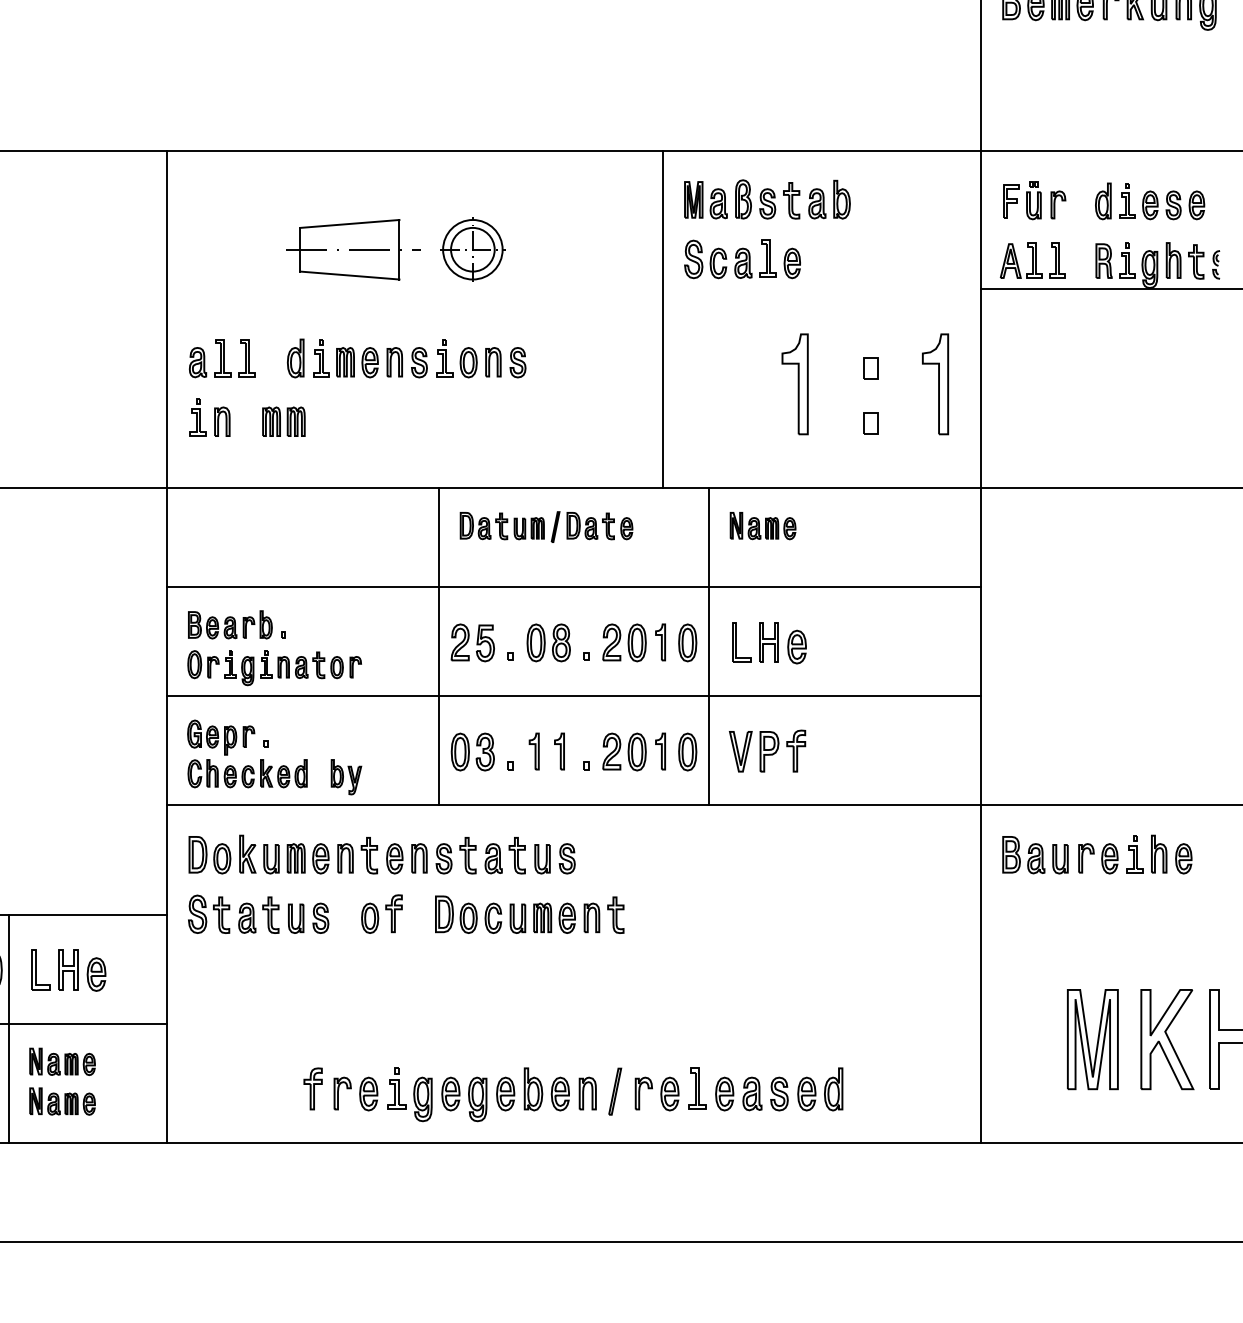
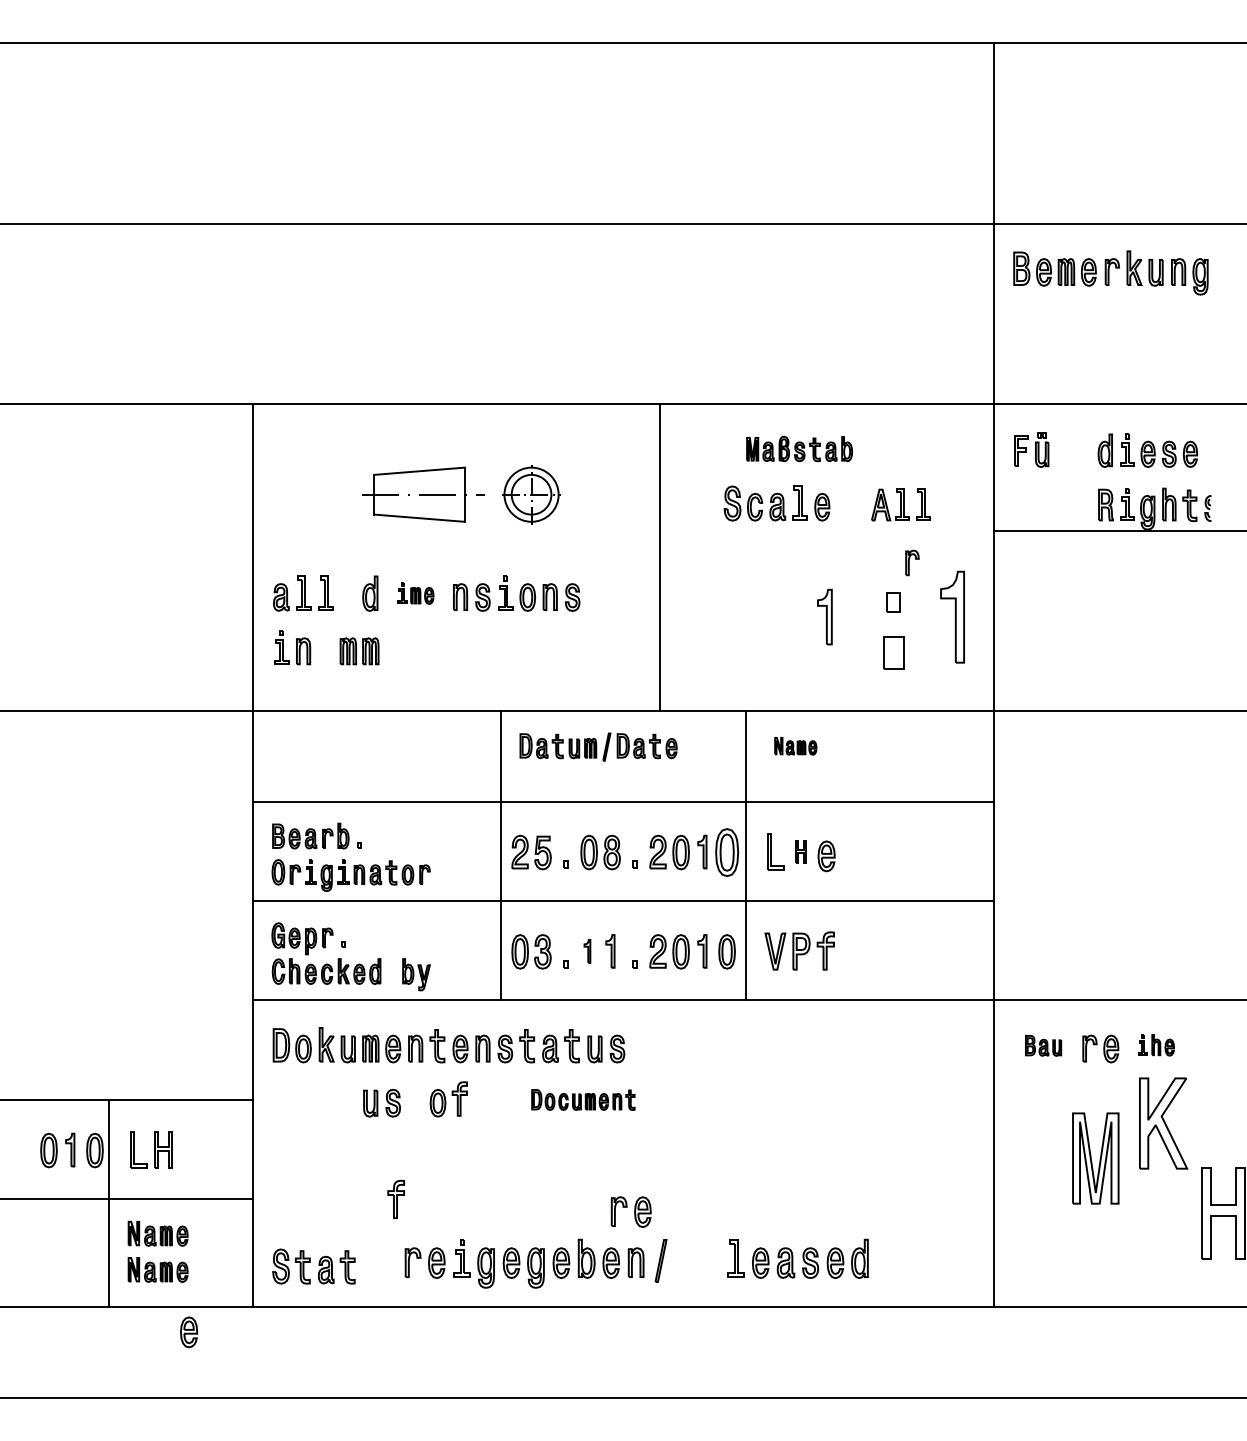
part: (767, 198) -> (799, 448), size x0.7
part: (1058, 204) -> (912, 562), moved
part: (1032, 260) -> (900, 504), moved
line: (662, 318) -> (659, 557), moved
part: (345, 358) -> (415, 593), size x0.6
part: (794, 383) -> (824, 616), size x0.6
part: (870, 423) -> (893, 652), size x1.6
part: (762, 526) -> (795, 746), size x0.7
part: (768, 641) -> (800, 851), size x0.6
part: (687, 642) -> (726, 852), size x1.4
part: (534, 751) -> (587, 951), size x0.7
part: (1035, 854) -> (1043, 1045), size x0.6
part: (1159, 854) -> (1156, 1045), size x0.6
part: (233, 914) -> (313, 1266), moved
part: (529, 914) -> (583, 1099), size x0.6
part: (97, 974) -> (189, 1332), moved
part: (1092, 1039) -> (1095, 1158), moved
part: (1167, 1039) -> (1163, 1123), moved
part: (312, 1087) -> (395, 1198), moved
part: (656, 1093) -> (630, 1211), moved

